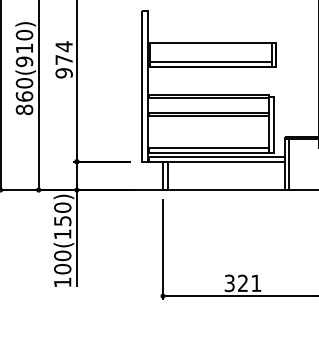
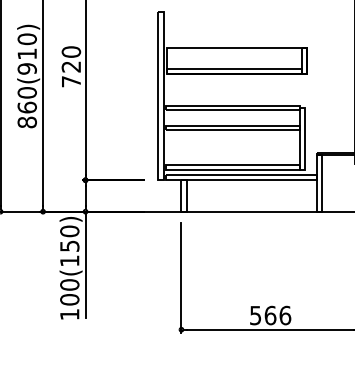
text: (64, 59) -> (71, 66), 974 -> 720
text: (243, 283) -> (270, 315), 321 -> 566

